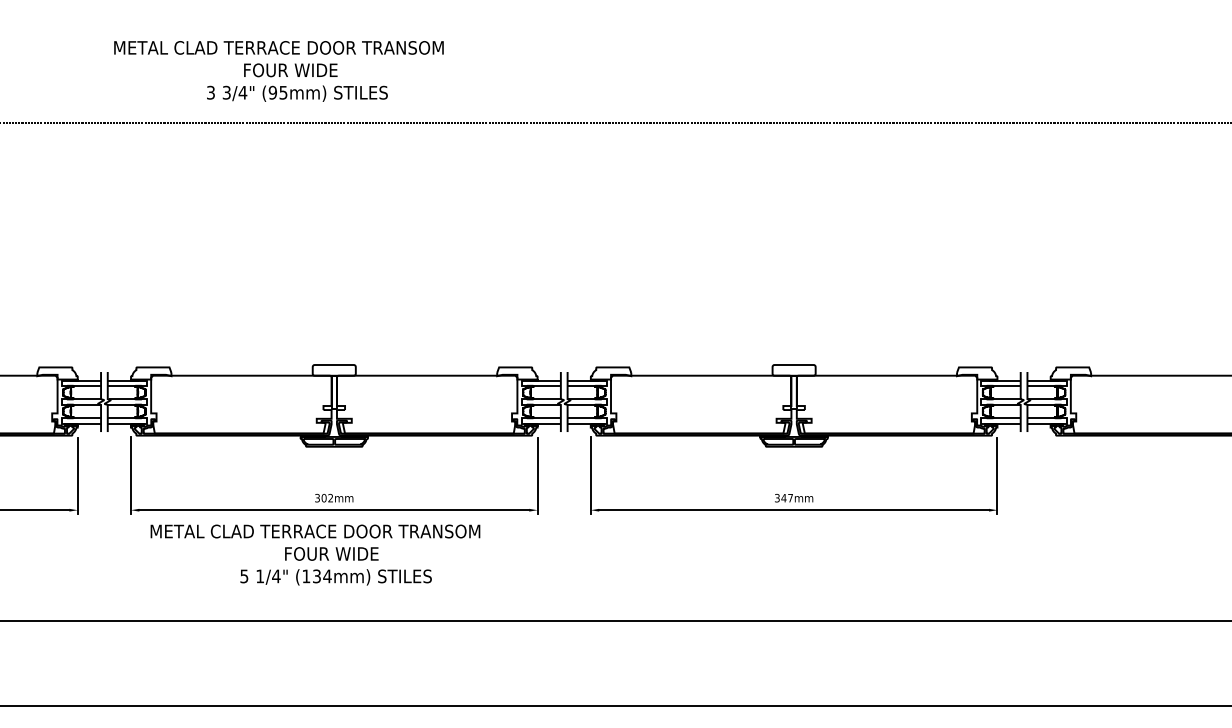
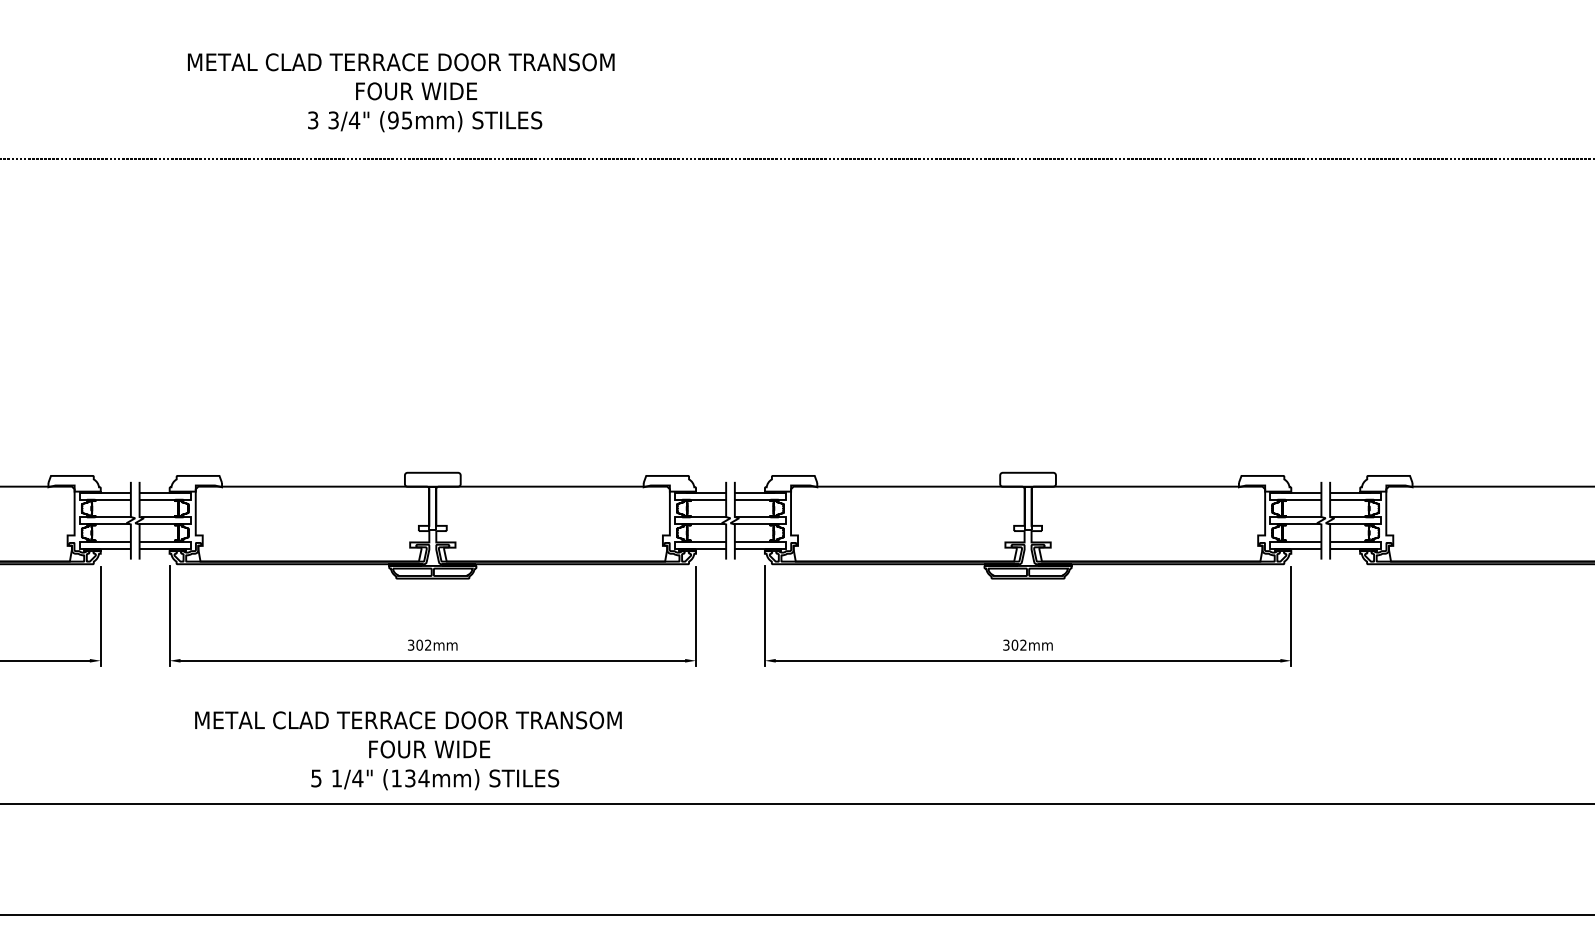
text: (279, 71) -> (401, 92), moved
text: (786, 497) -> (1018, 644), 347mm -> 302mm
text: (315, 554) -> (408, 750), moved

